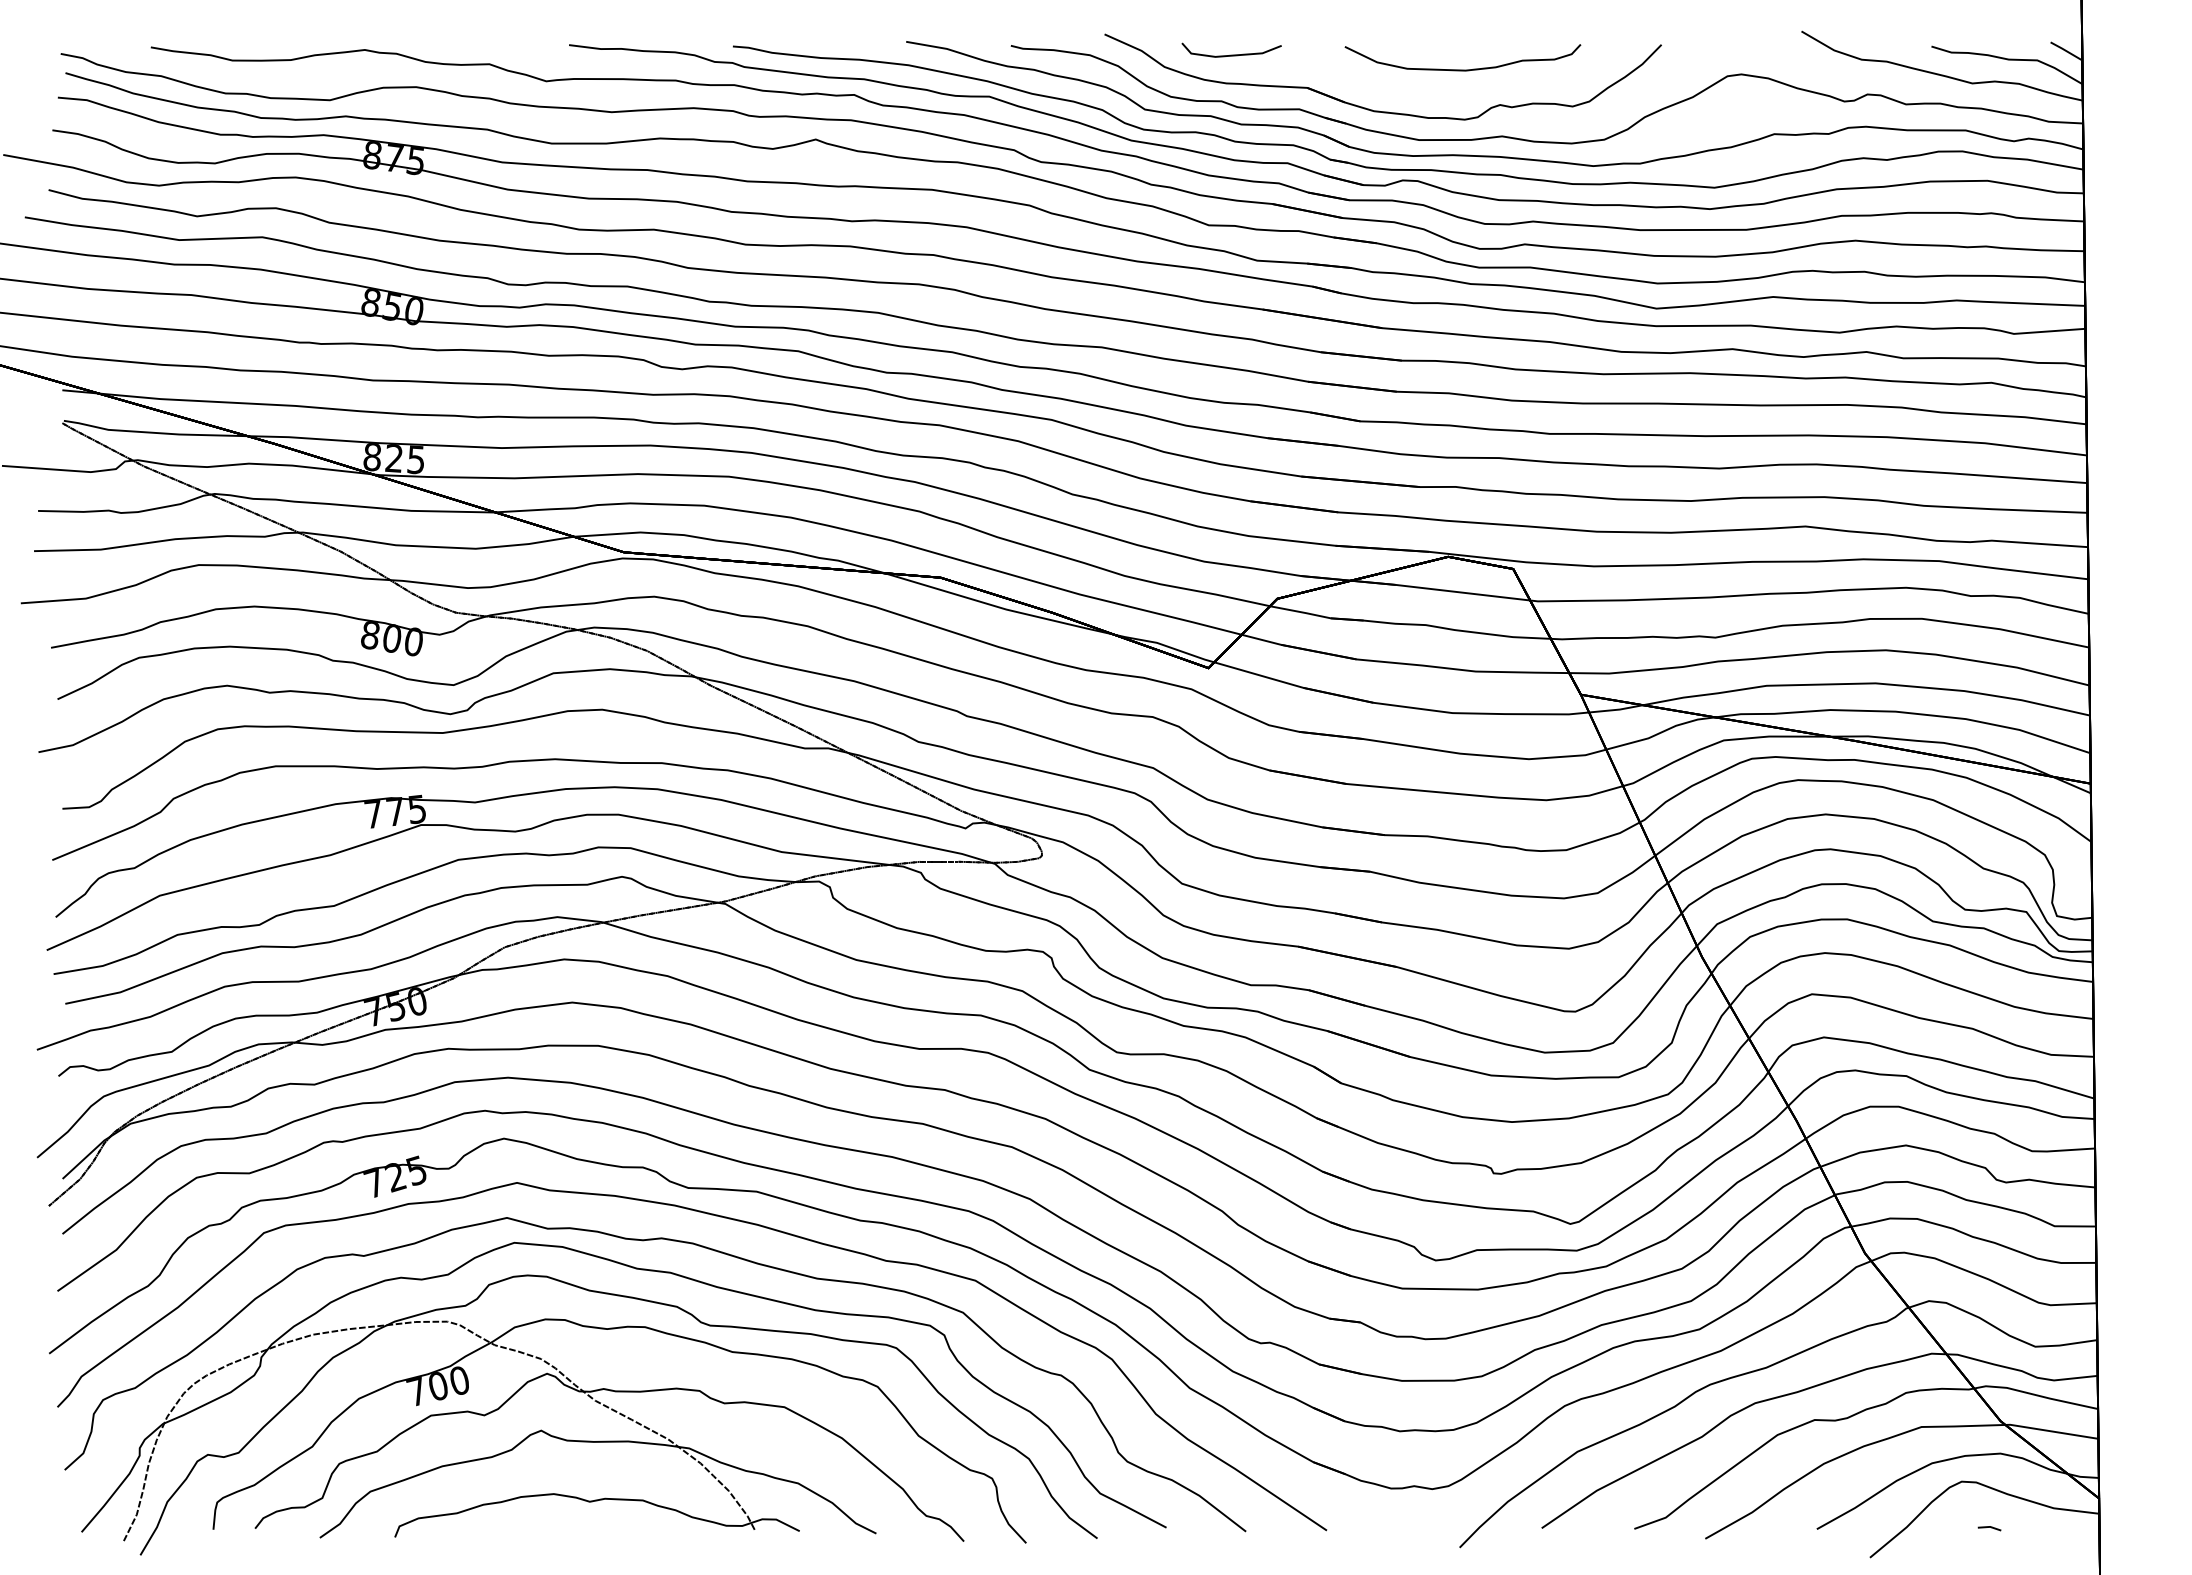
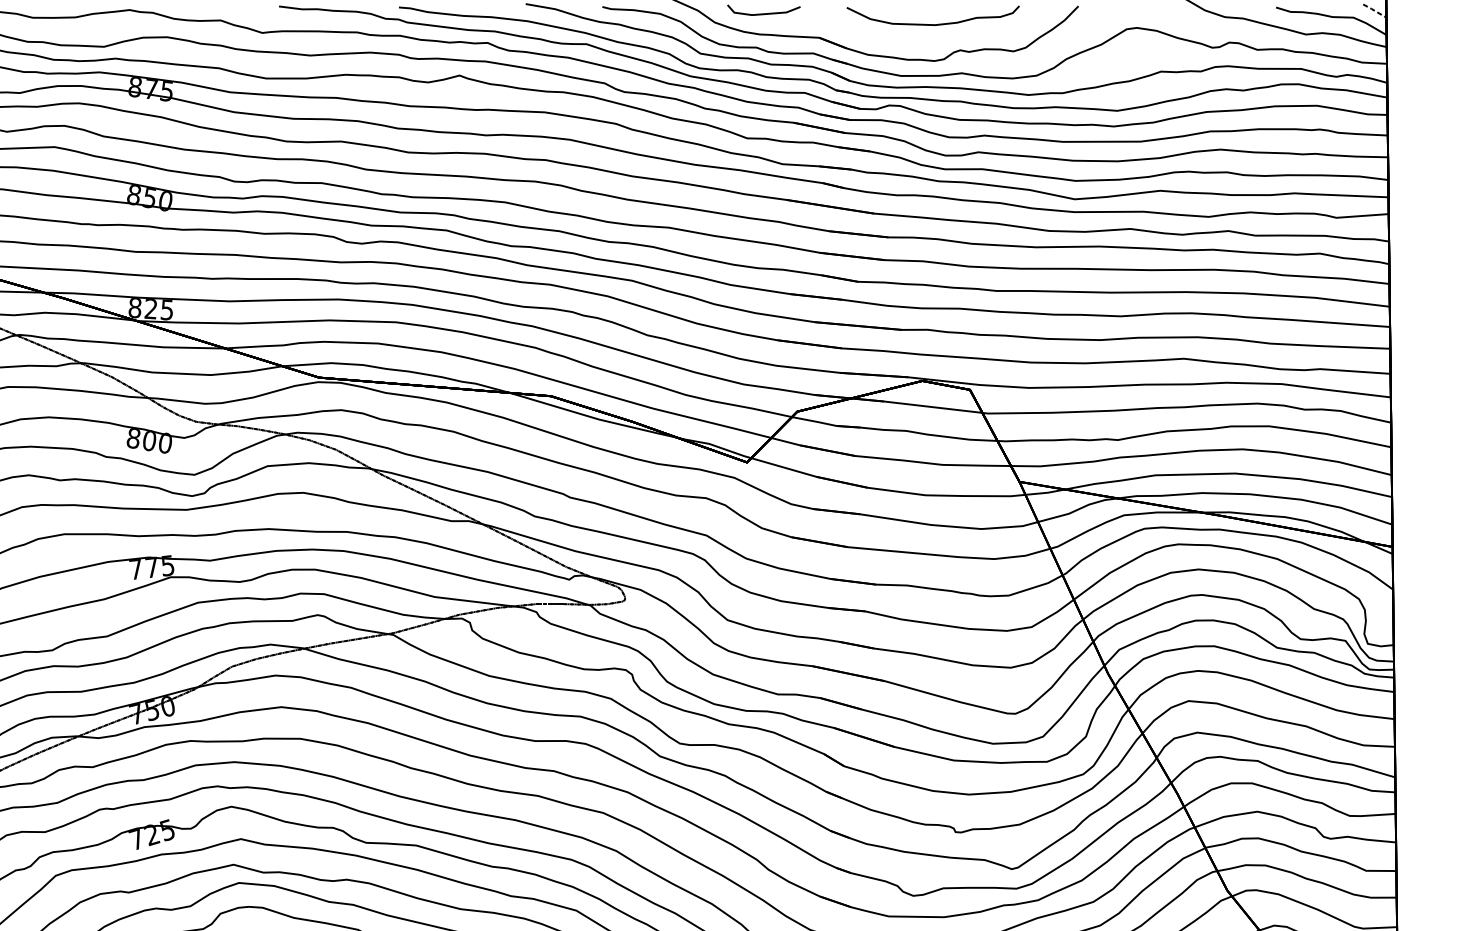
line: (2066, 51) -> (1374, 11), solid -> dashed

